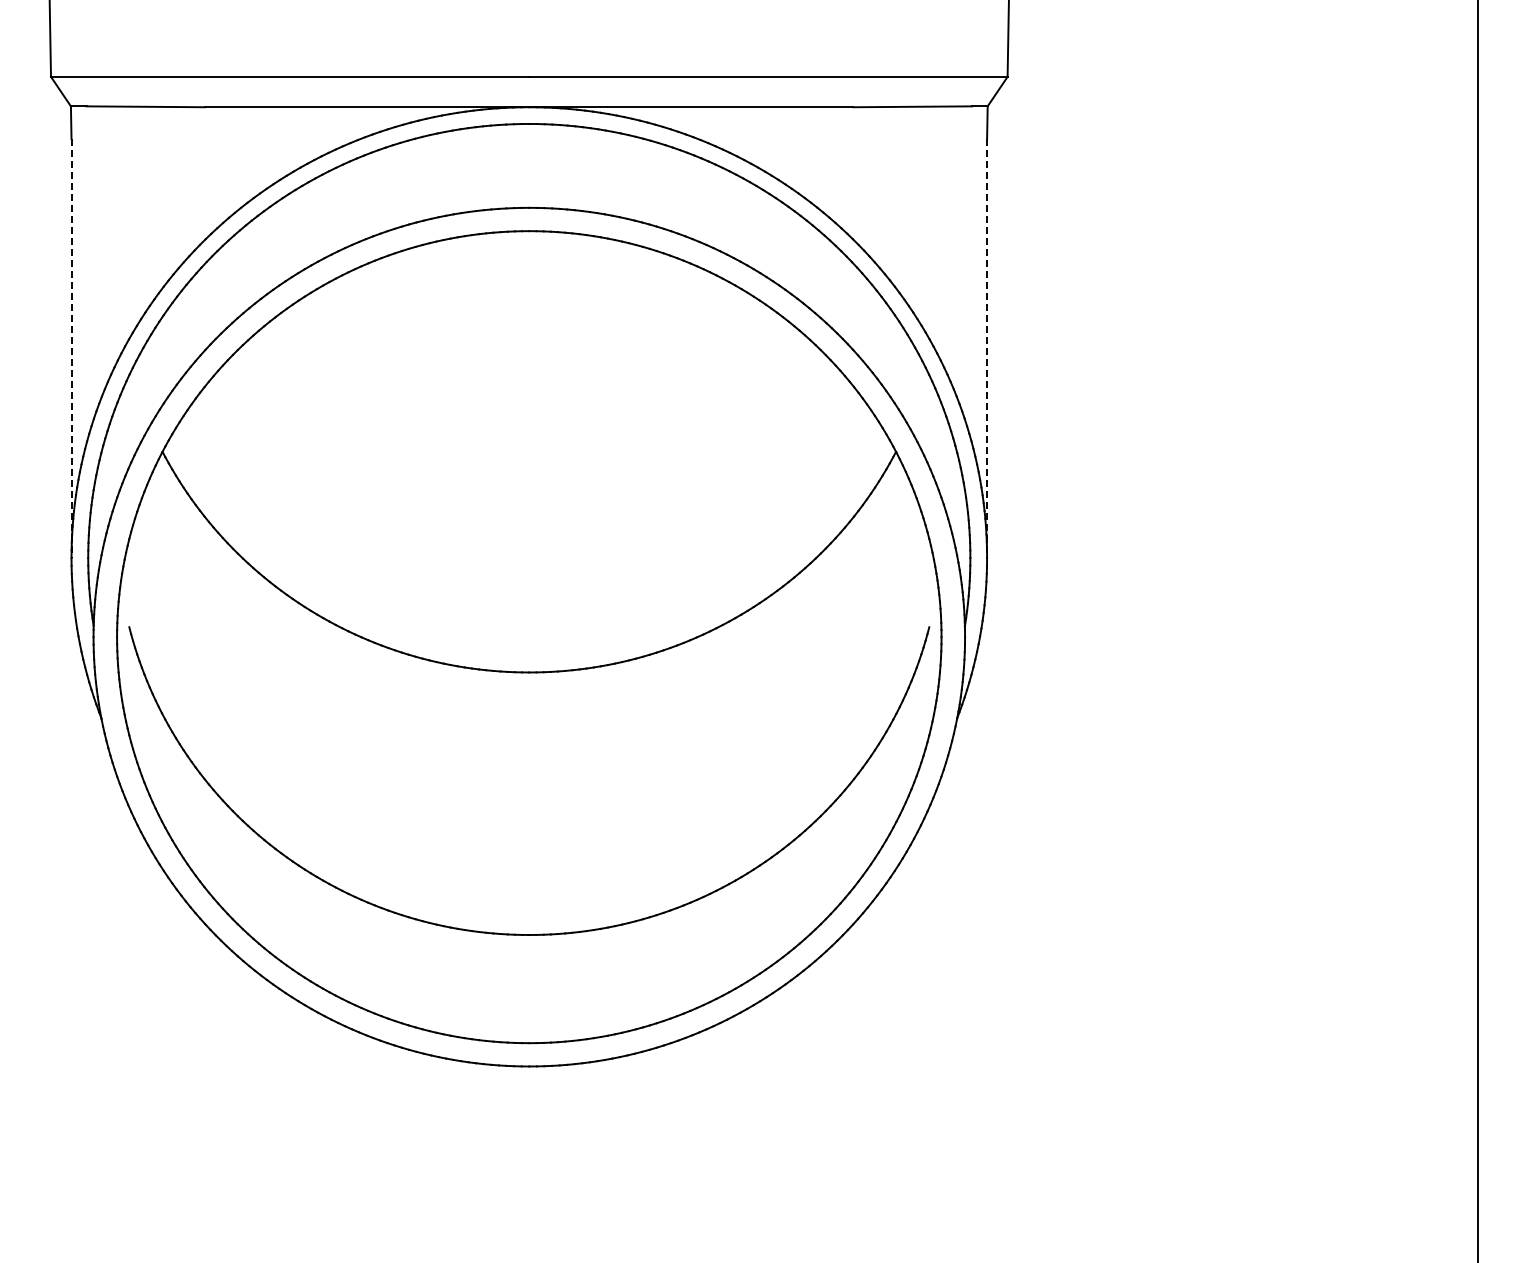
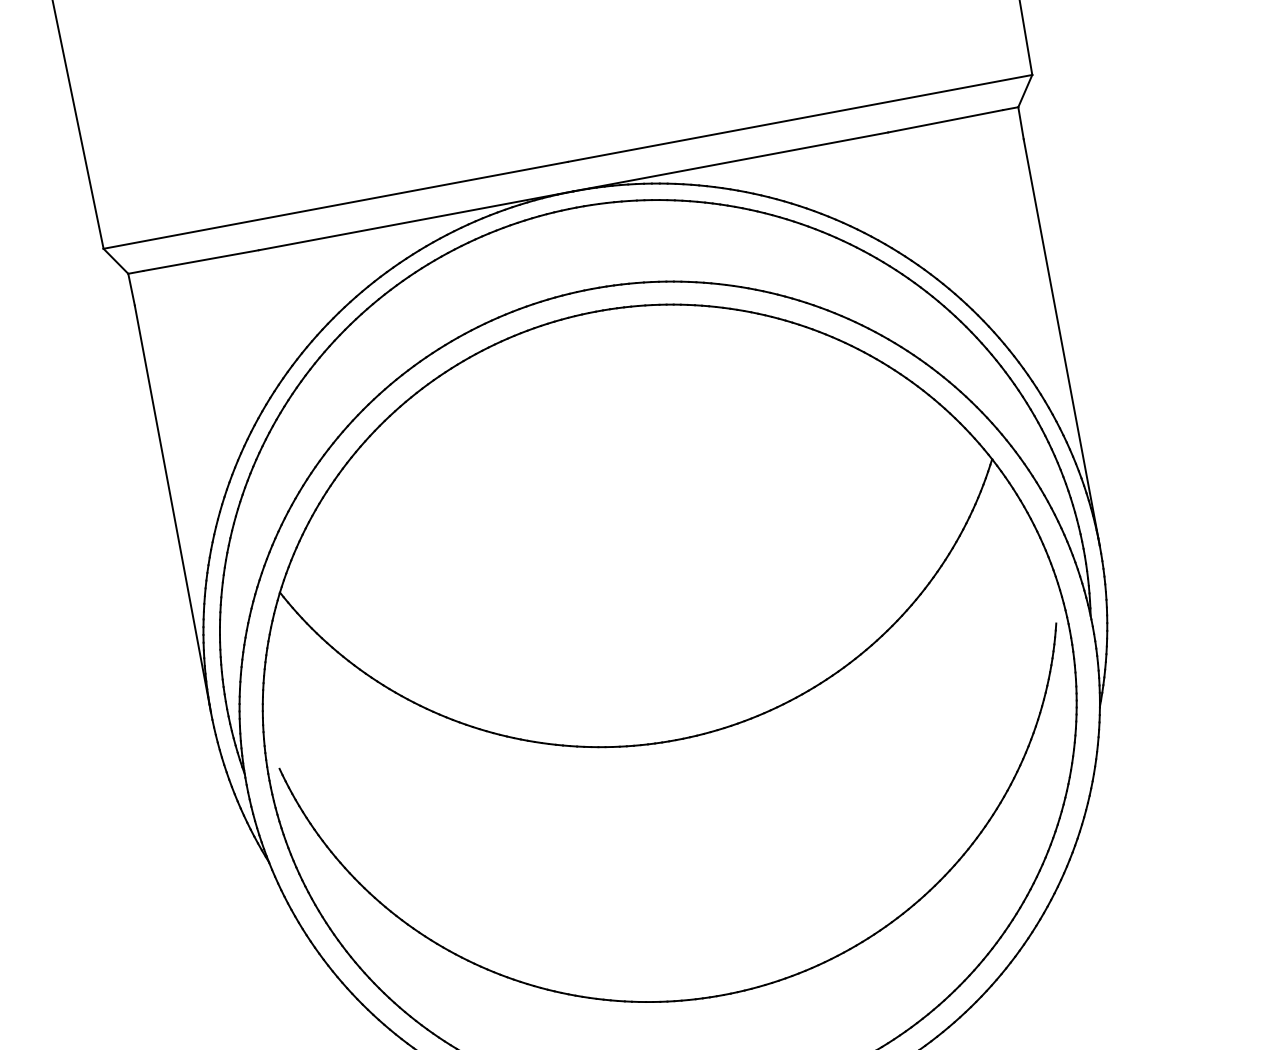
line: (71, 349) -> (173, 509), dashed -> solid
line: (987, 349) -> (1062, 343), dashed -> solid

